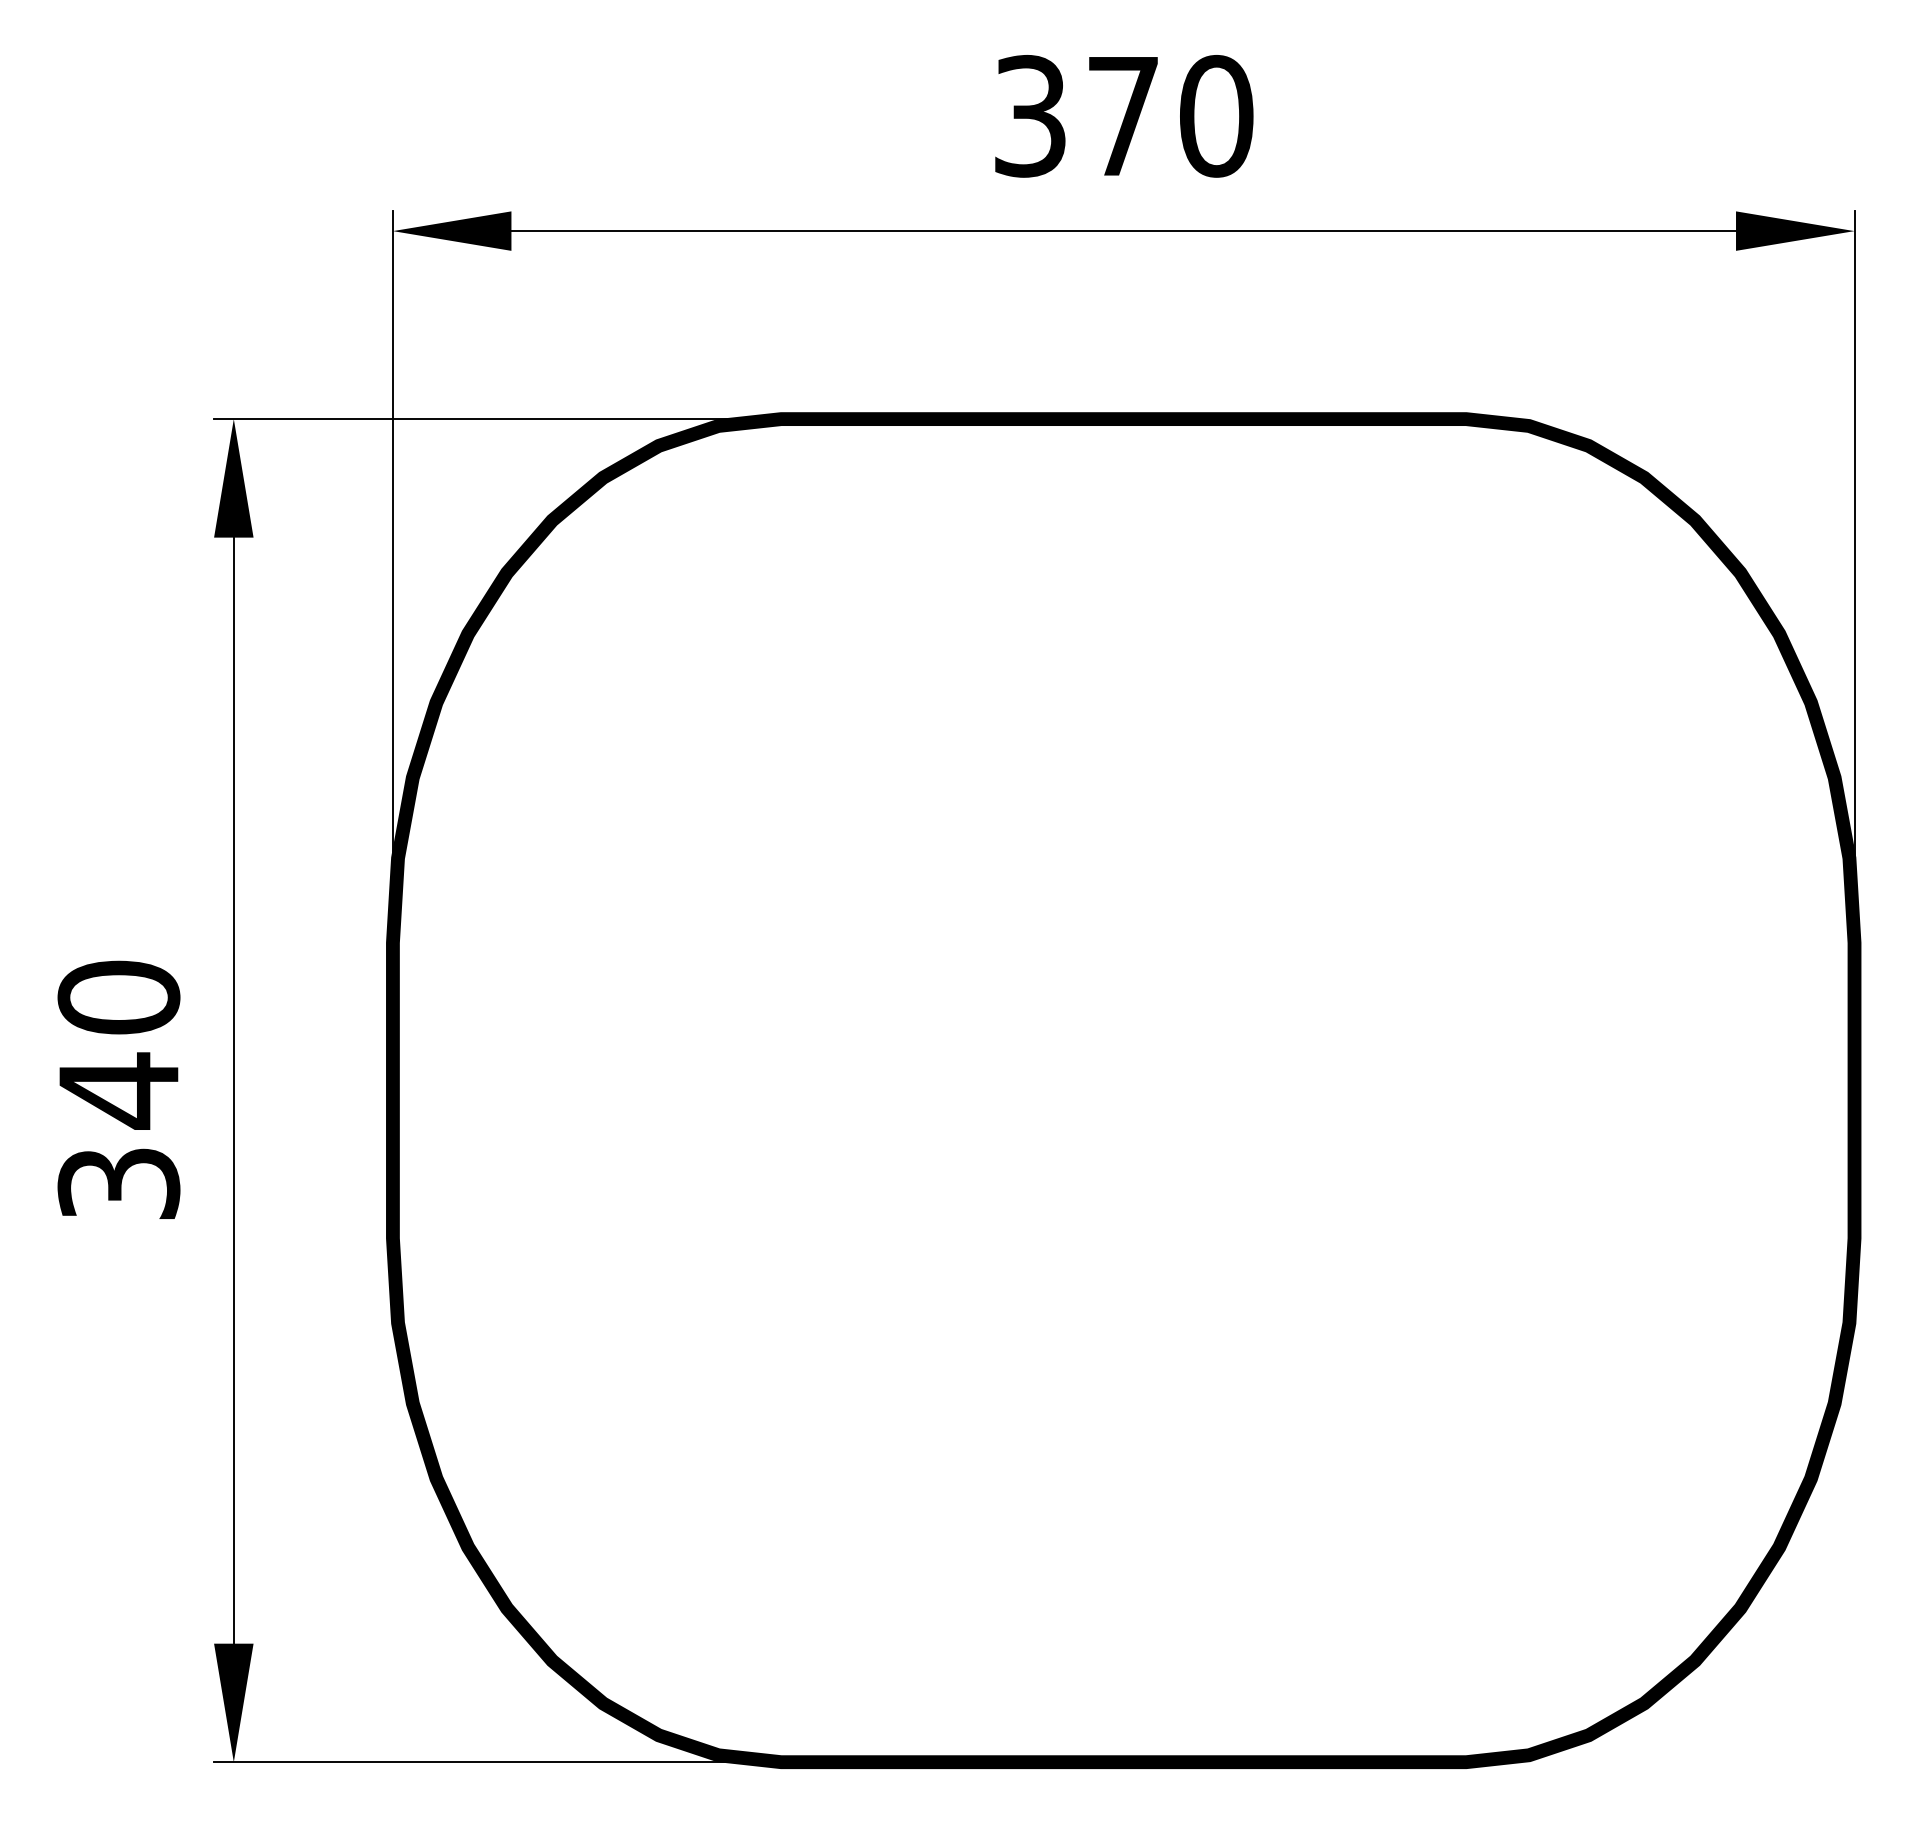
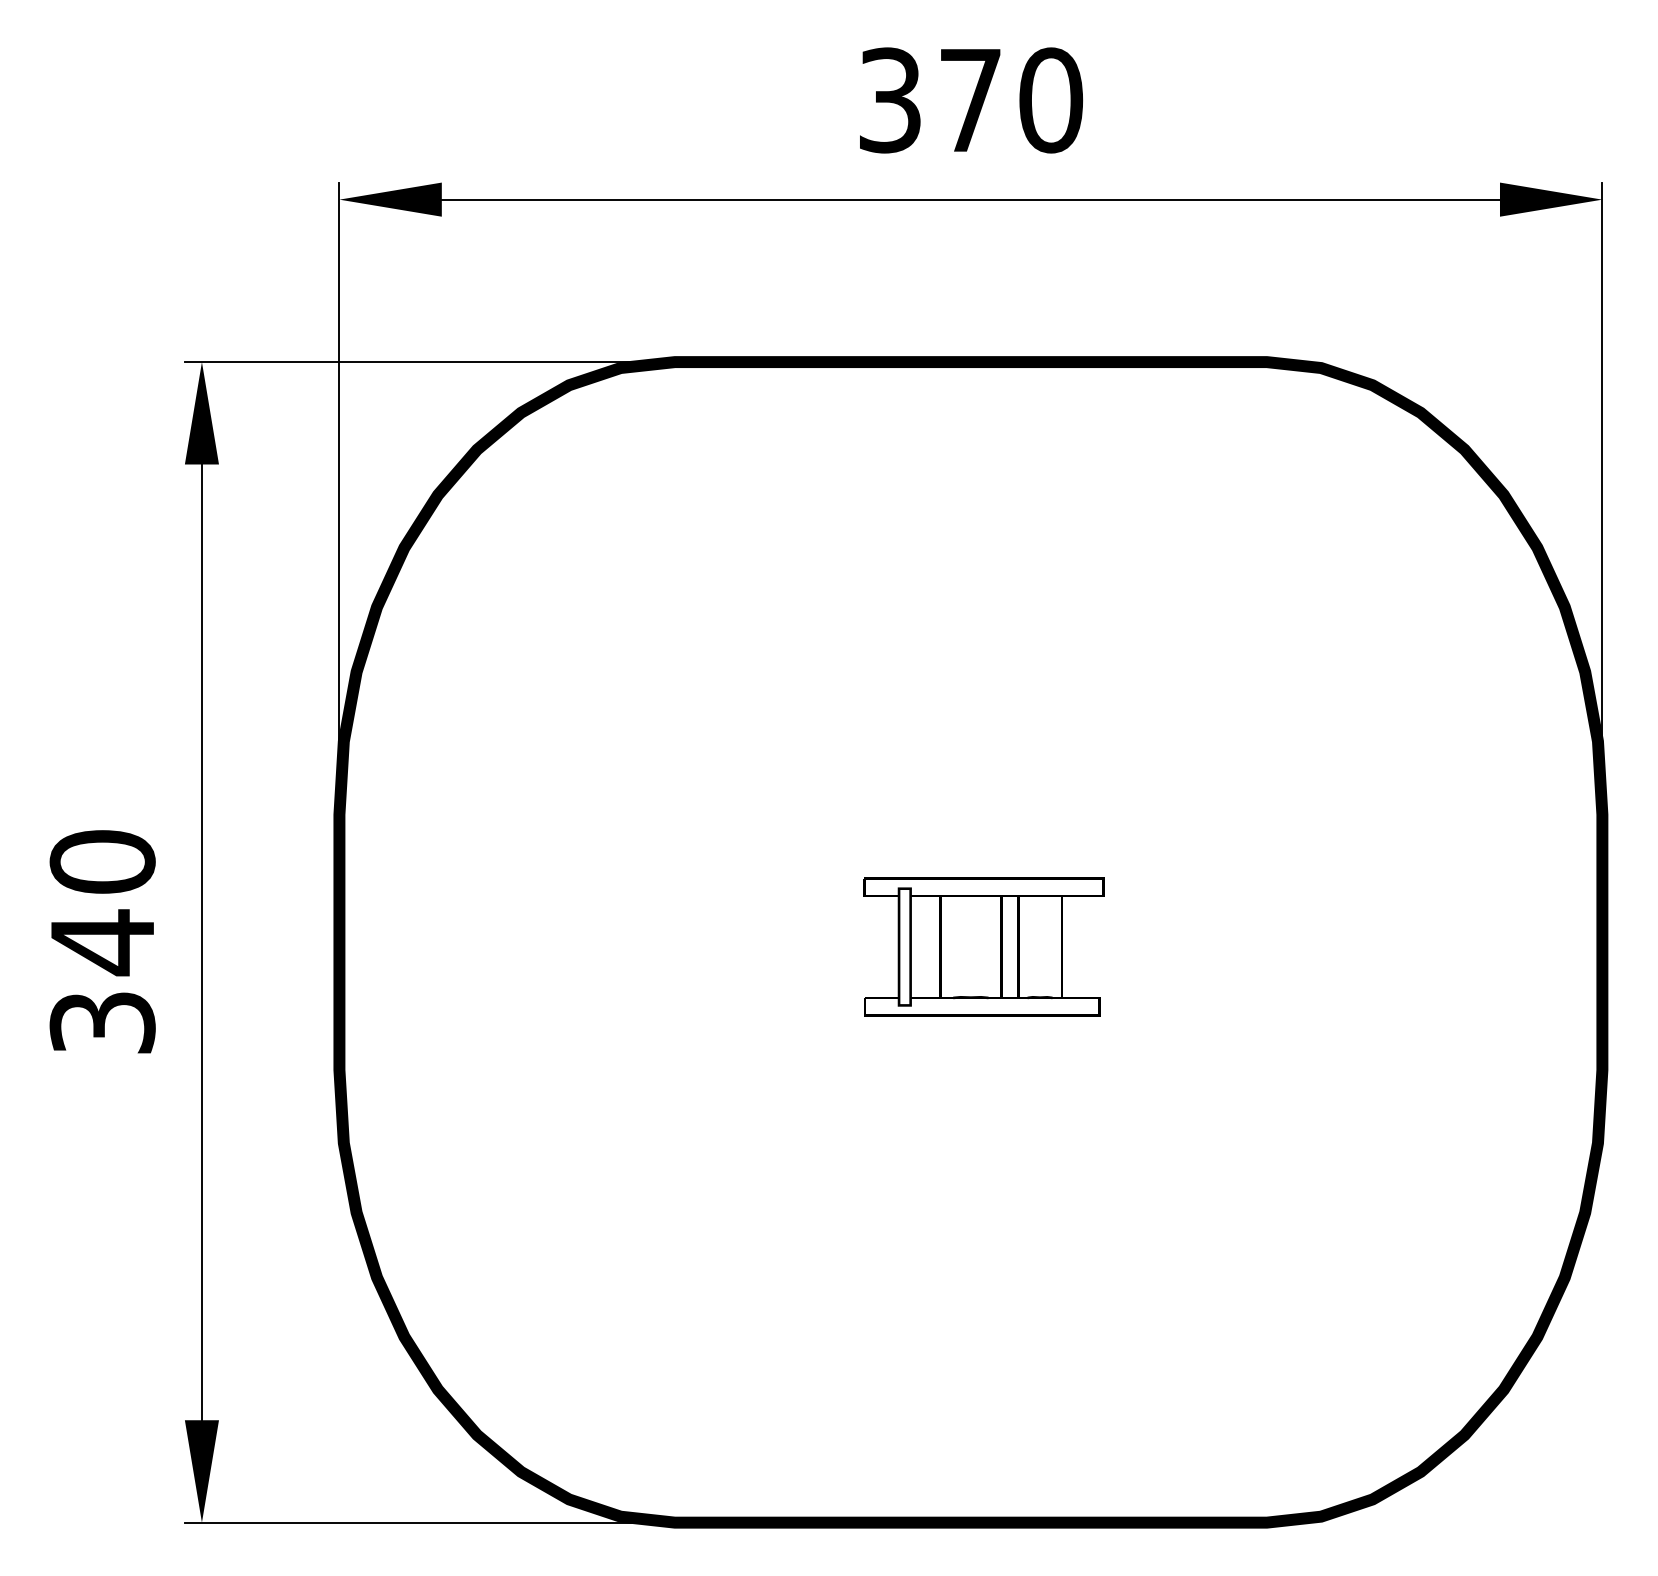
part: (1138, 1096) -> (983, 947), added

